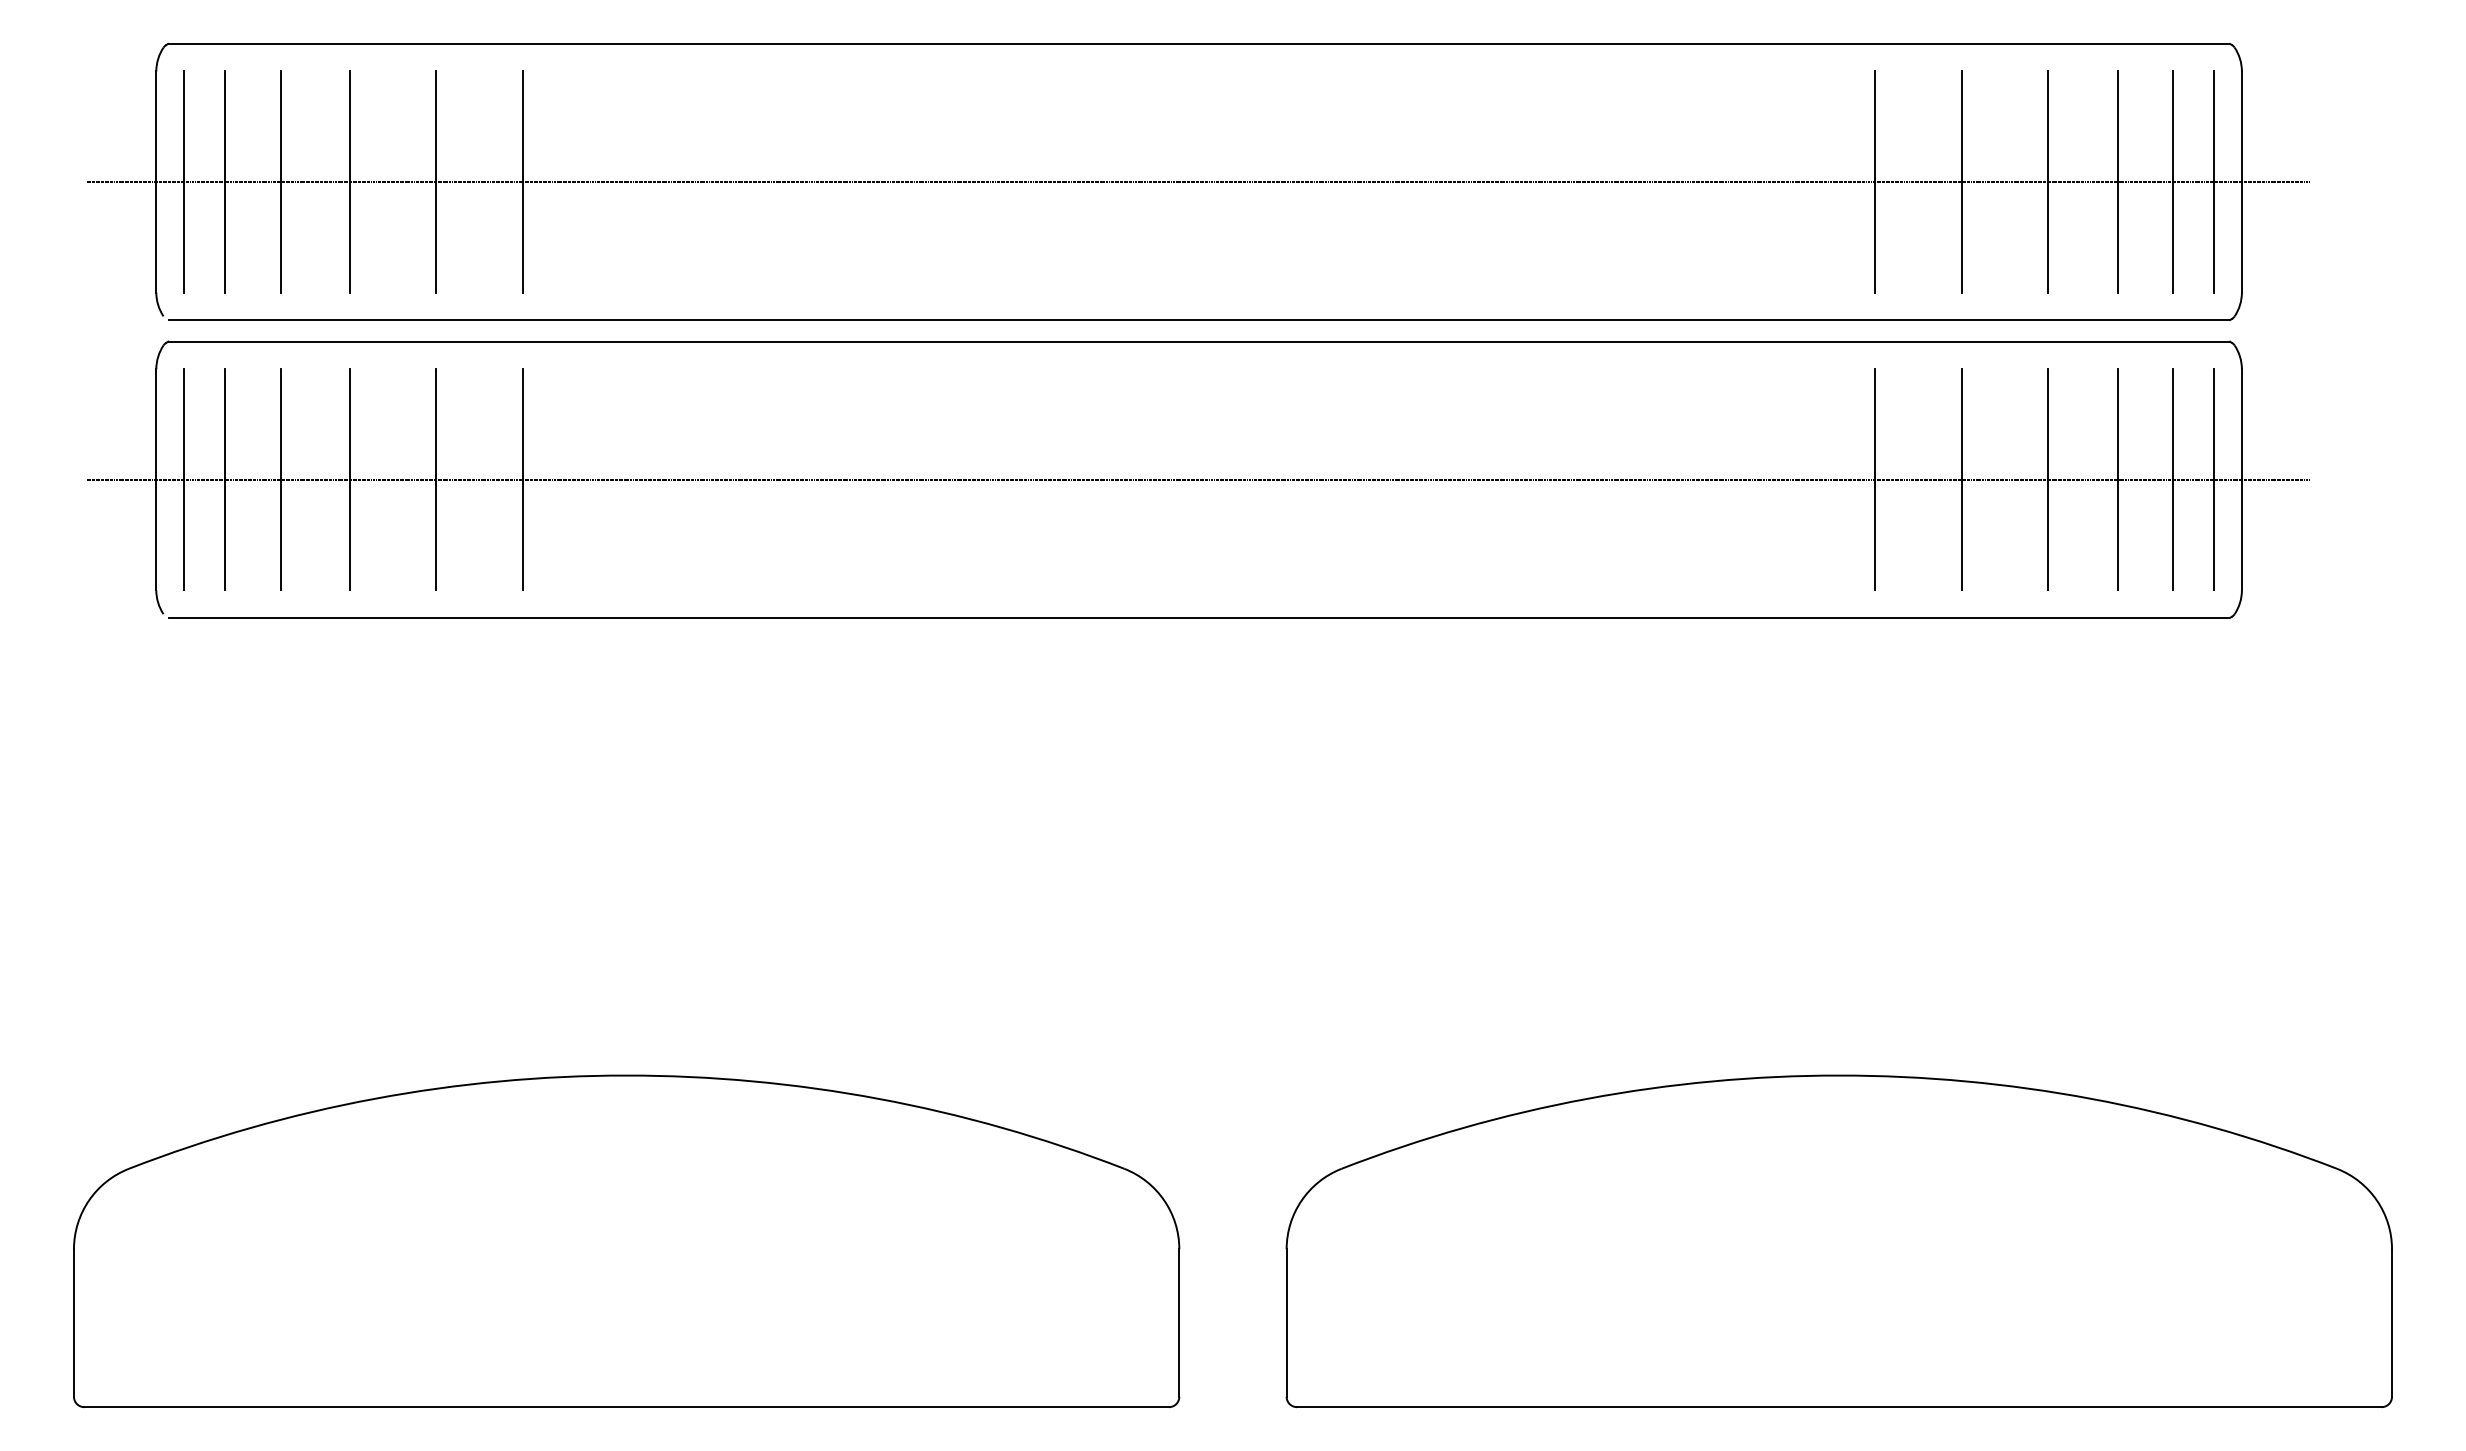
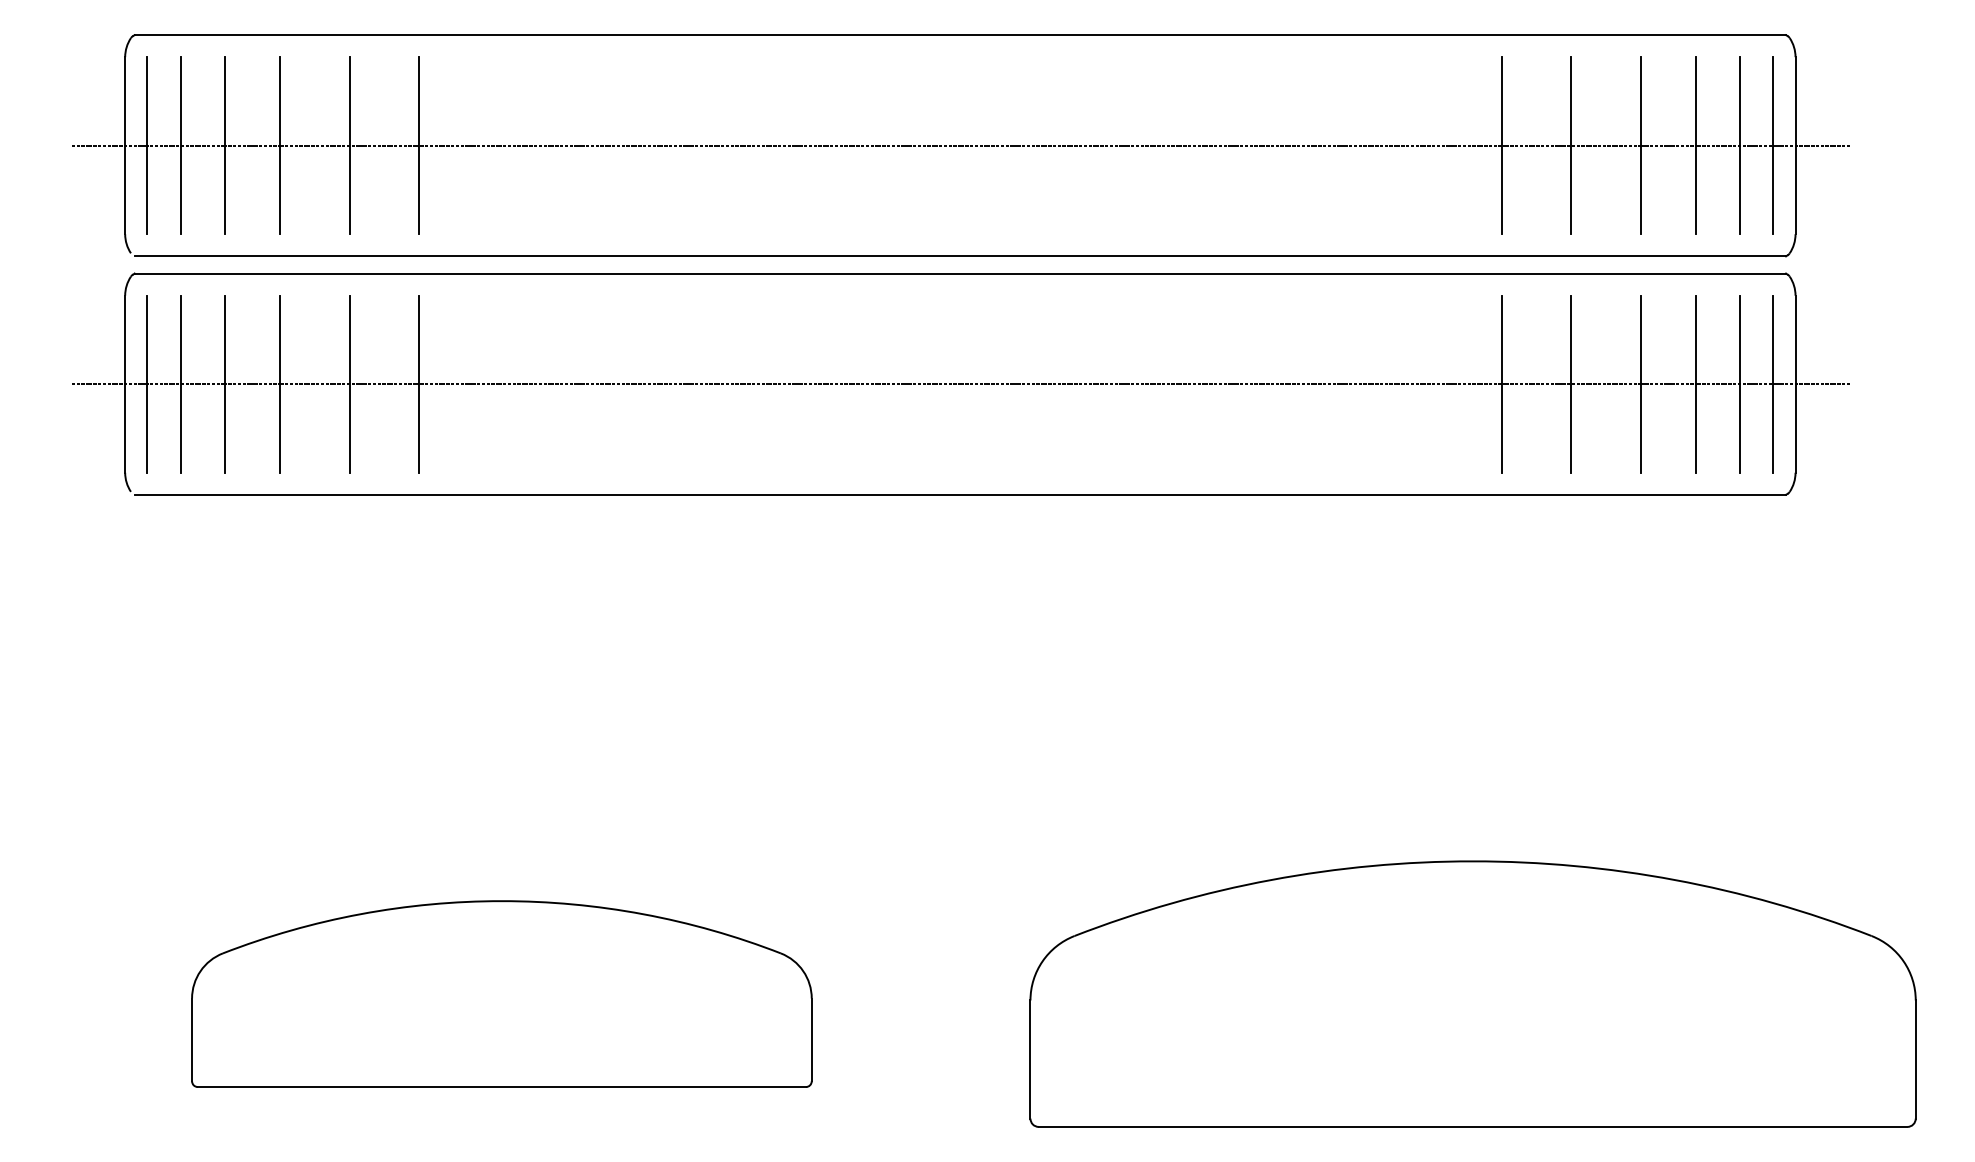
part: (626, 1240) -> (501, 993), size x0.7

